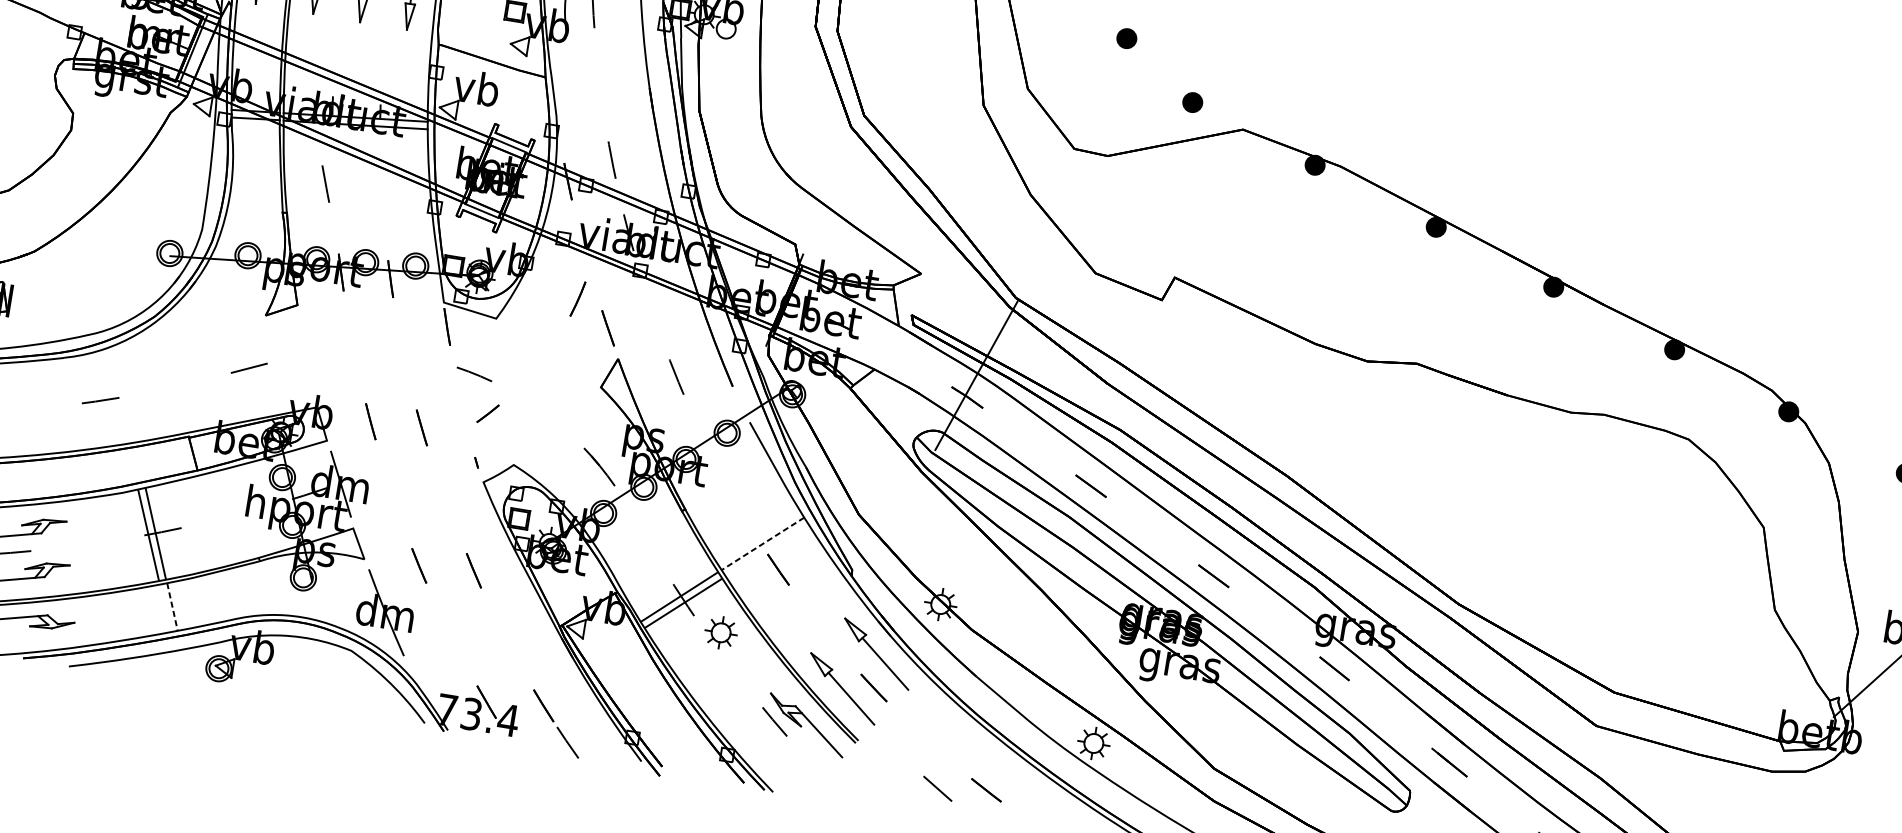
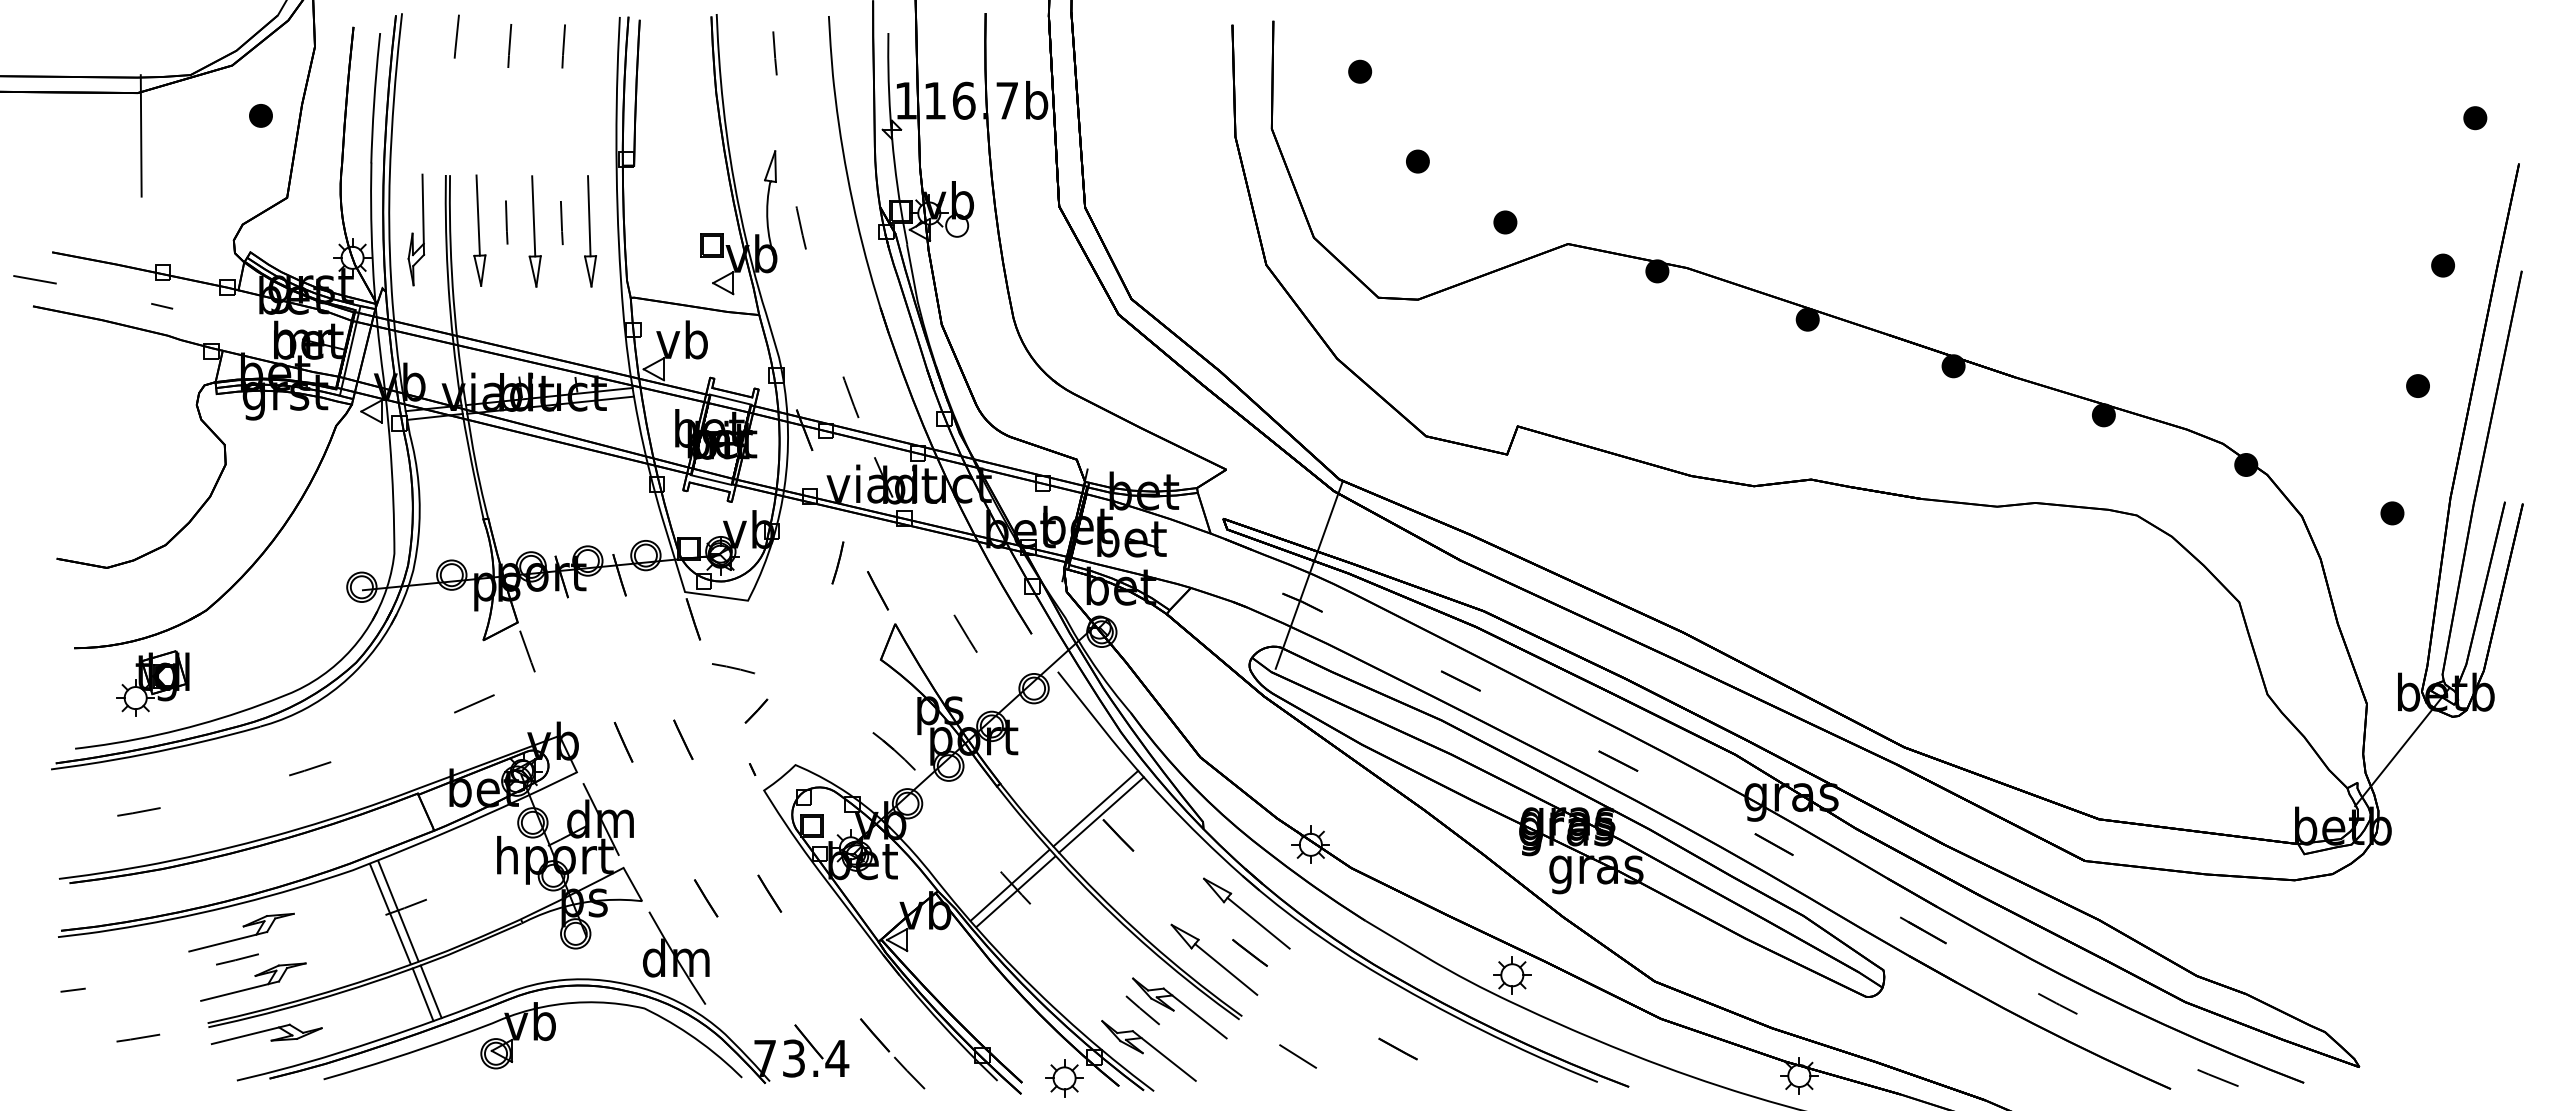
line: (325, 184) -> (527, 651), moved
line: (762, 543) -> (1095, 808), dashed -> solid
line: (766, 549) -> (1101, 814), added
line: (172, 607) -> (431, 992), dashed -> solid
line: (164, 608) -> (422, 994), added
part: (721, 632) -> (1064, 1078), moved
part: (774, 756) -> (1148, 1050), added
line: (937, 788) -> (1297, 1056), moved

